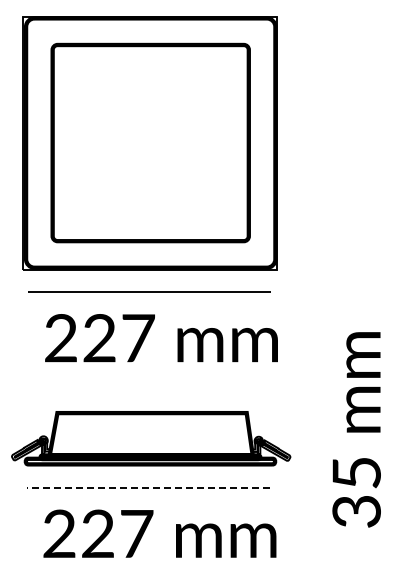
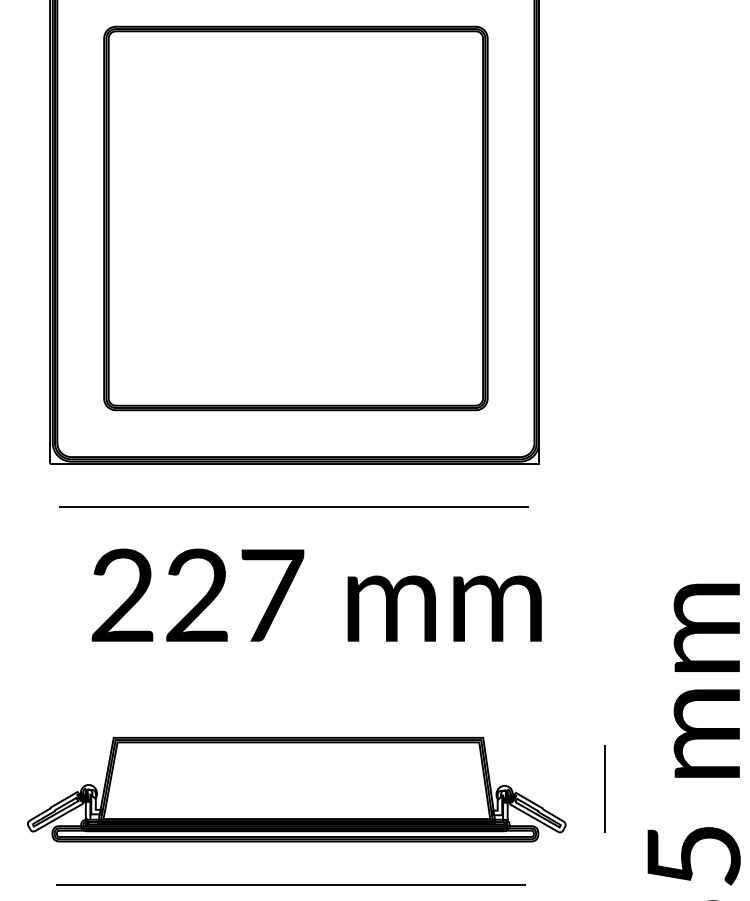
line: (310, 438) -> (604, 789), added
line: (148, 488) -> (291, 885), dashed -> solid

